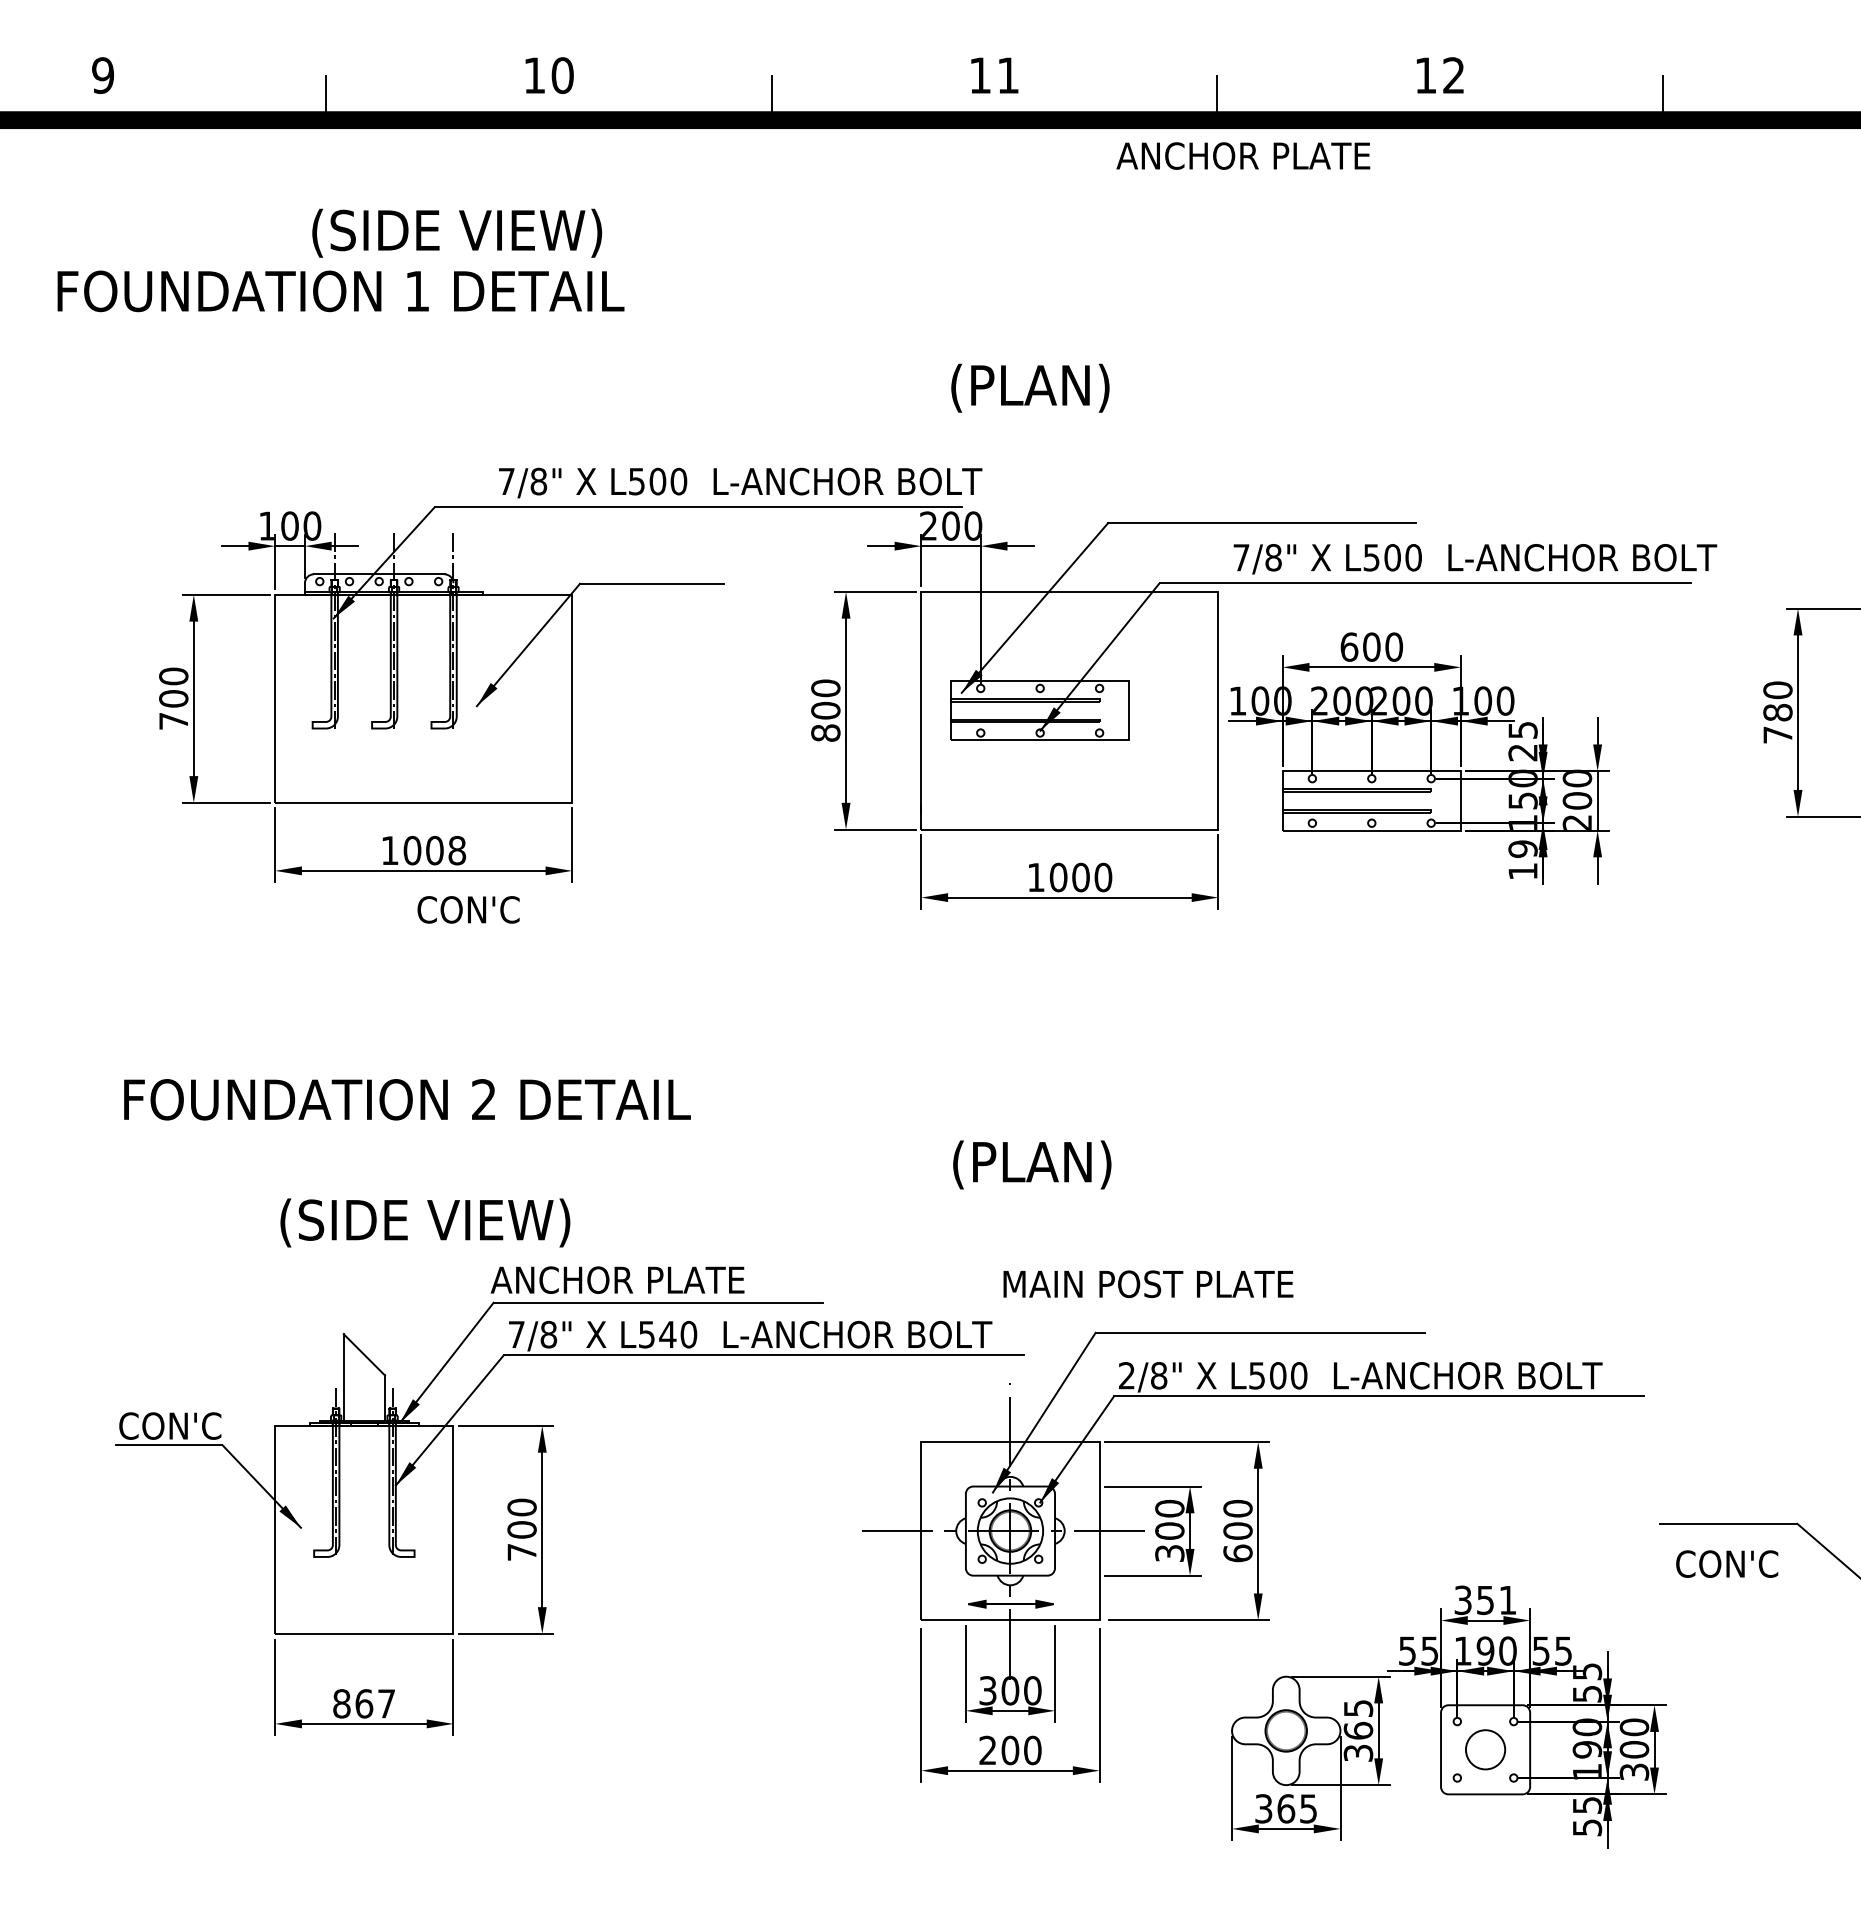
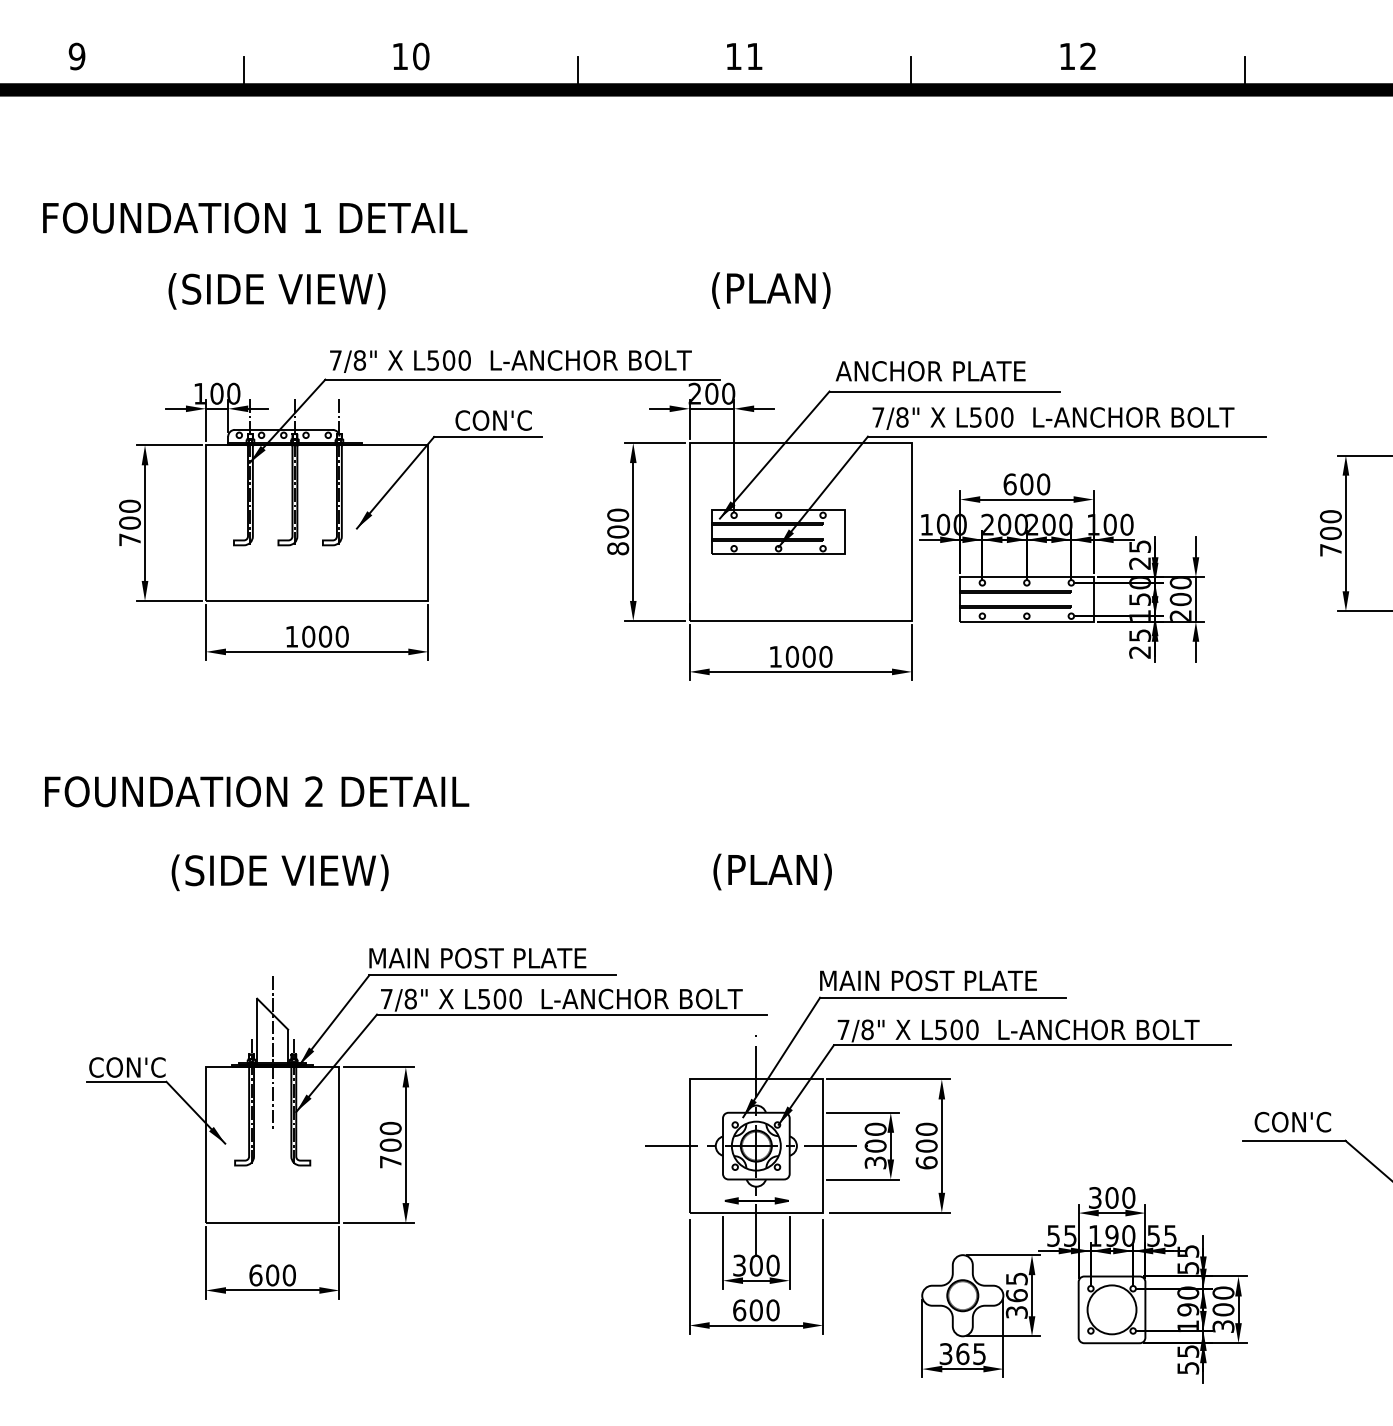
text: (1243, 155) -> (930, 370), moved
text: (457, 232) -> (277, 290), moved
text: (740, 482) -> (510, 361), moved
text: (1475, 559) -> (1053, 418), moved
text: (1778, 712) -> (1331, 533), 780 -> 700
text: (457, 850) -> (342, 636), 1008 -> 1000
text: (1522, 860) -> (1139, 644), 19 -> 25
text: (468, 909) -> (493, 420), moved
text: (407, 1099) -> (257, 791), moved
text: (425, 1222) -> (280, 872), moved
text: (636, 1279) -> (476, 957), ANCHOR PLATE -> MAIN POST PLATE
text: (1148, 1284) -> (928, 980), moved
text: (667, 1334) -> (499, 998), L540 -> L500
text: (1126, 1375) -> (843, 1029), 2/8" -> 7/8"
line: (364, 1405) -> (272, 1052), added
text: (1727, 1563) -> (1293, 1121), moved
text: (1496, 1600) -> (1120, 1198), 351 -> 300
text: (364, 1703) -> (272, 1275), 867 -> 600
circle: (1485, 1749) -> (1111, 1309), size x1.67
text: (987, 1750) -> (739, 1310), 200 -> 600

